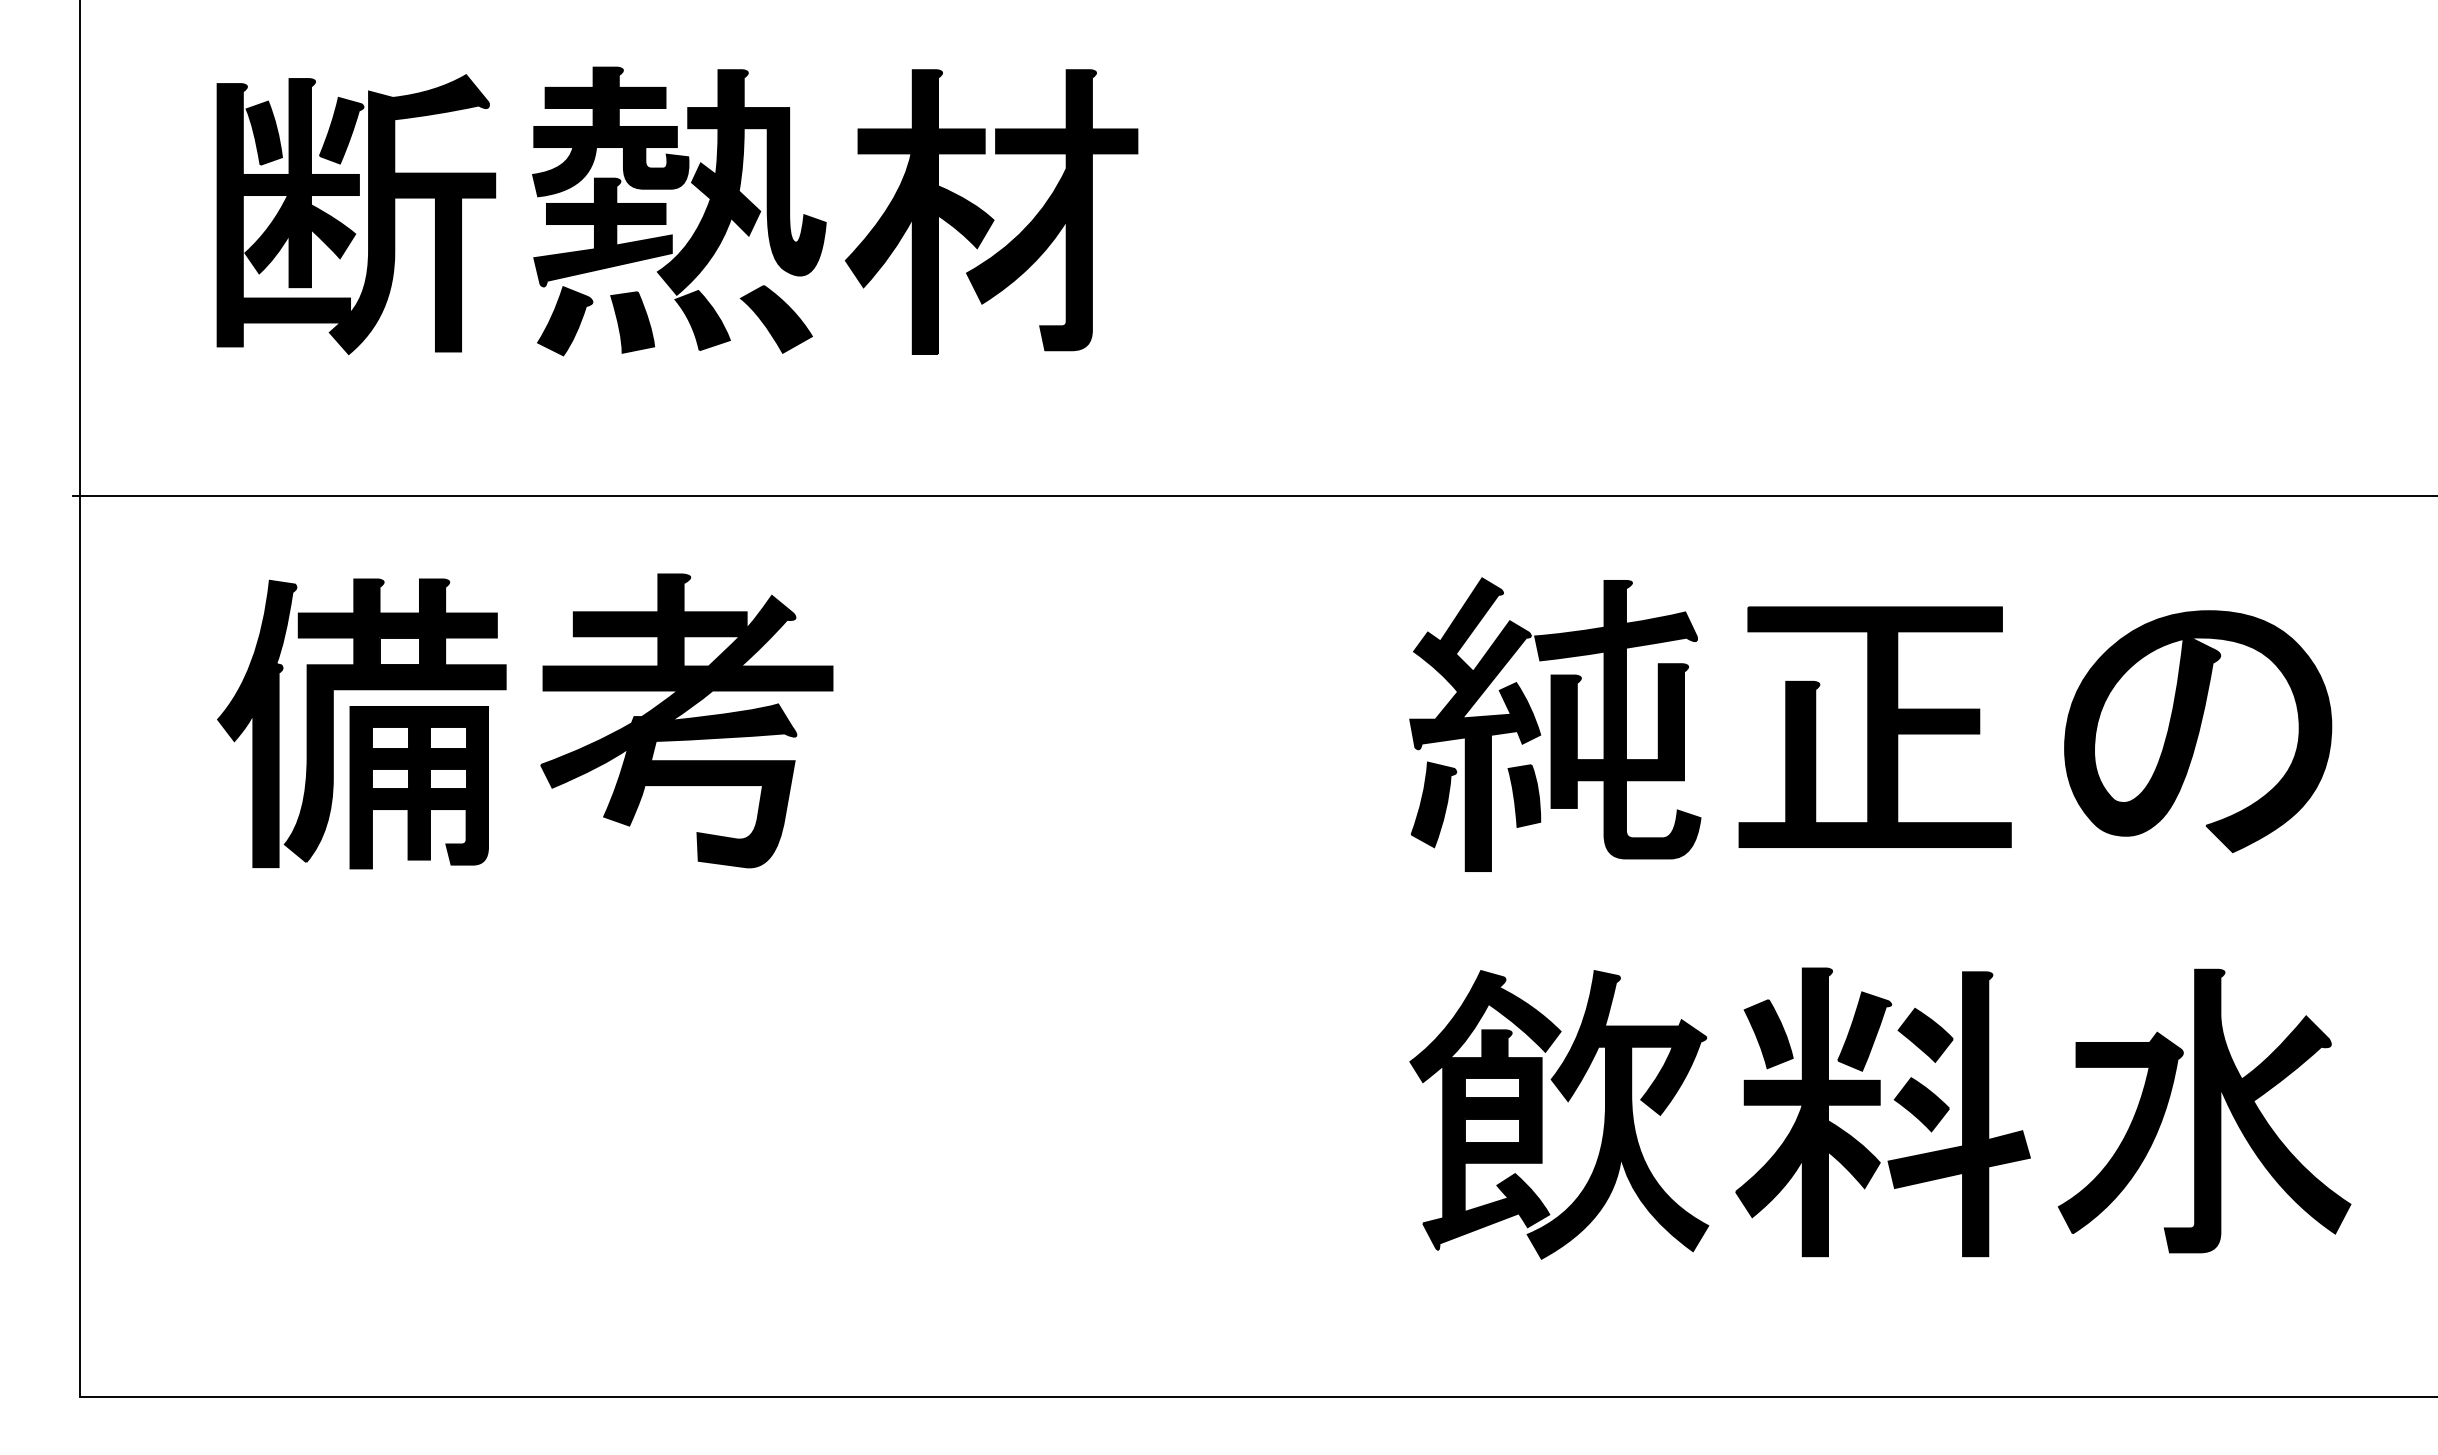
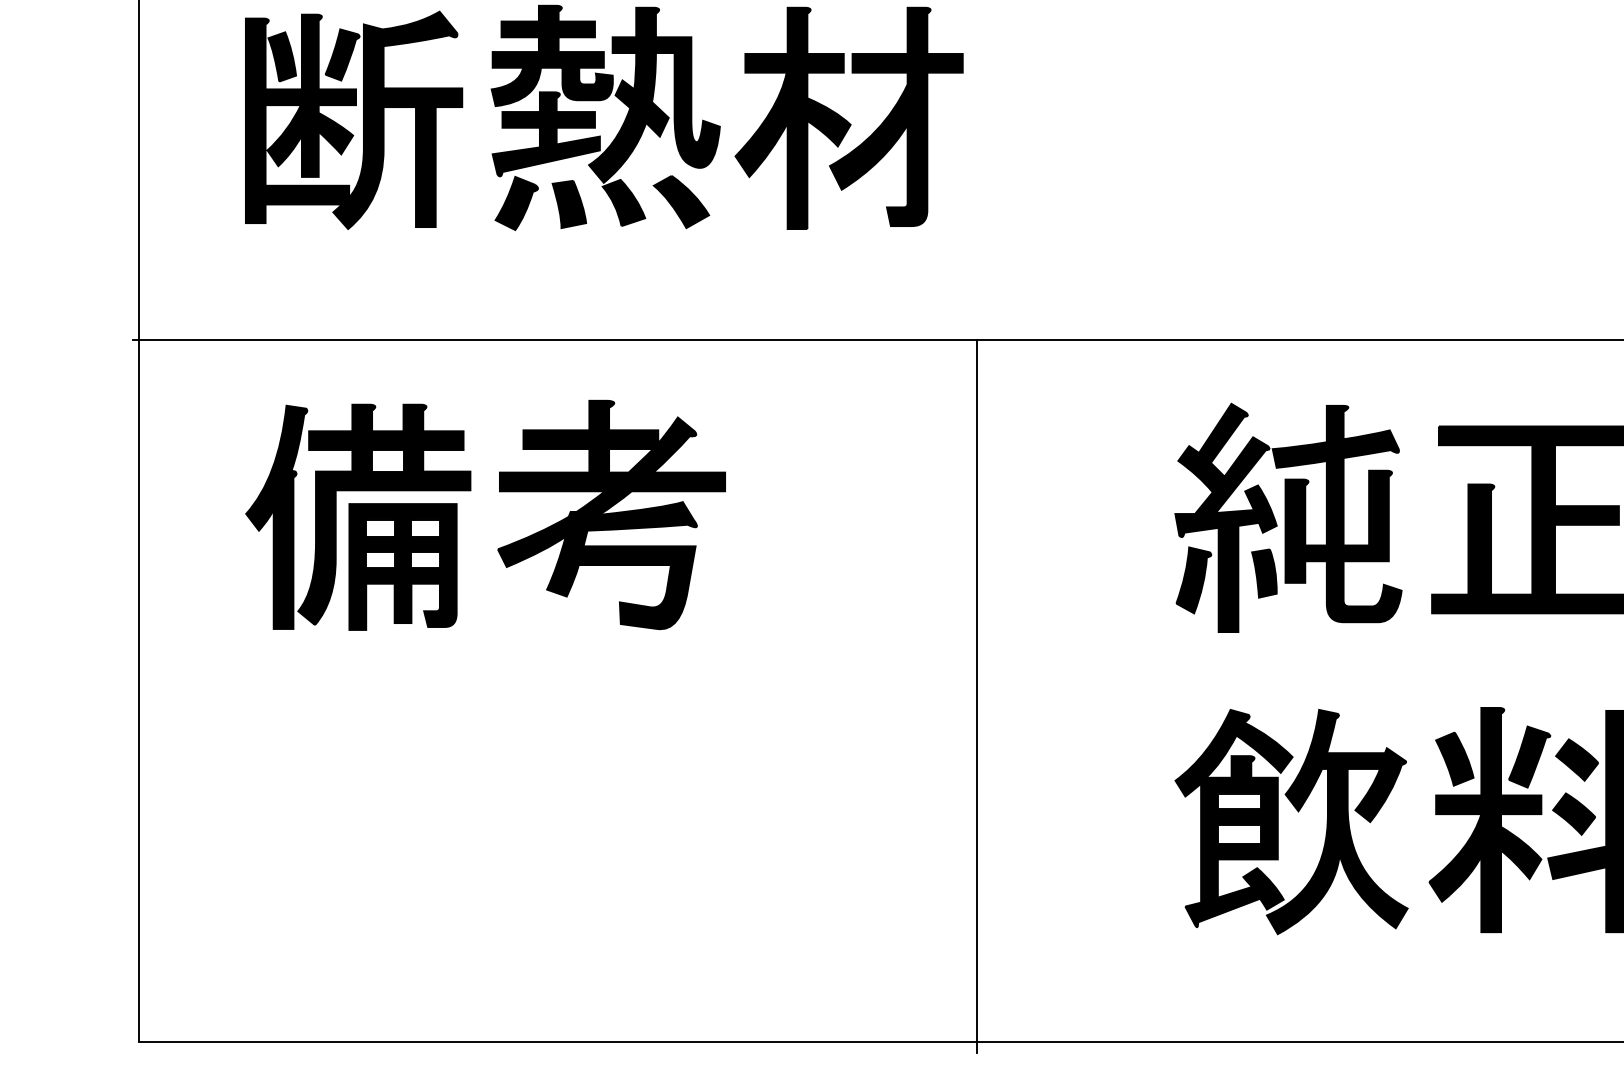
line: (1155, 953) -> (976, 696), added

